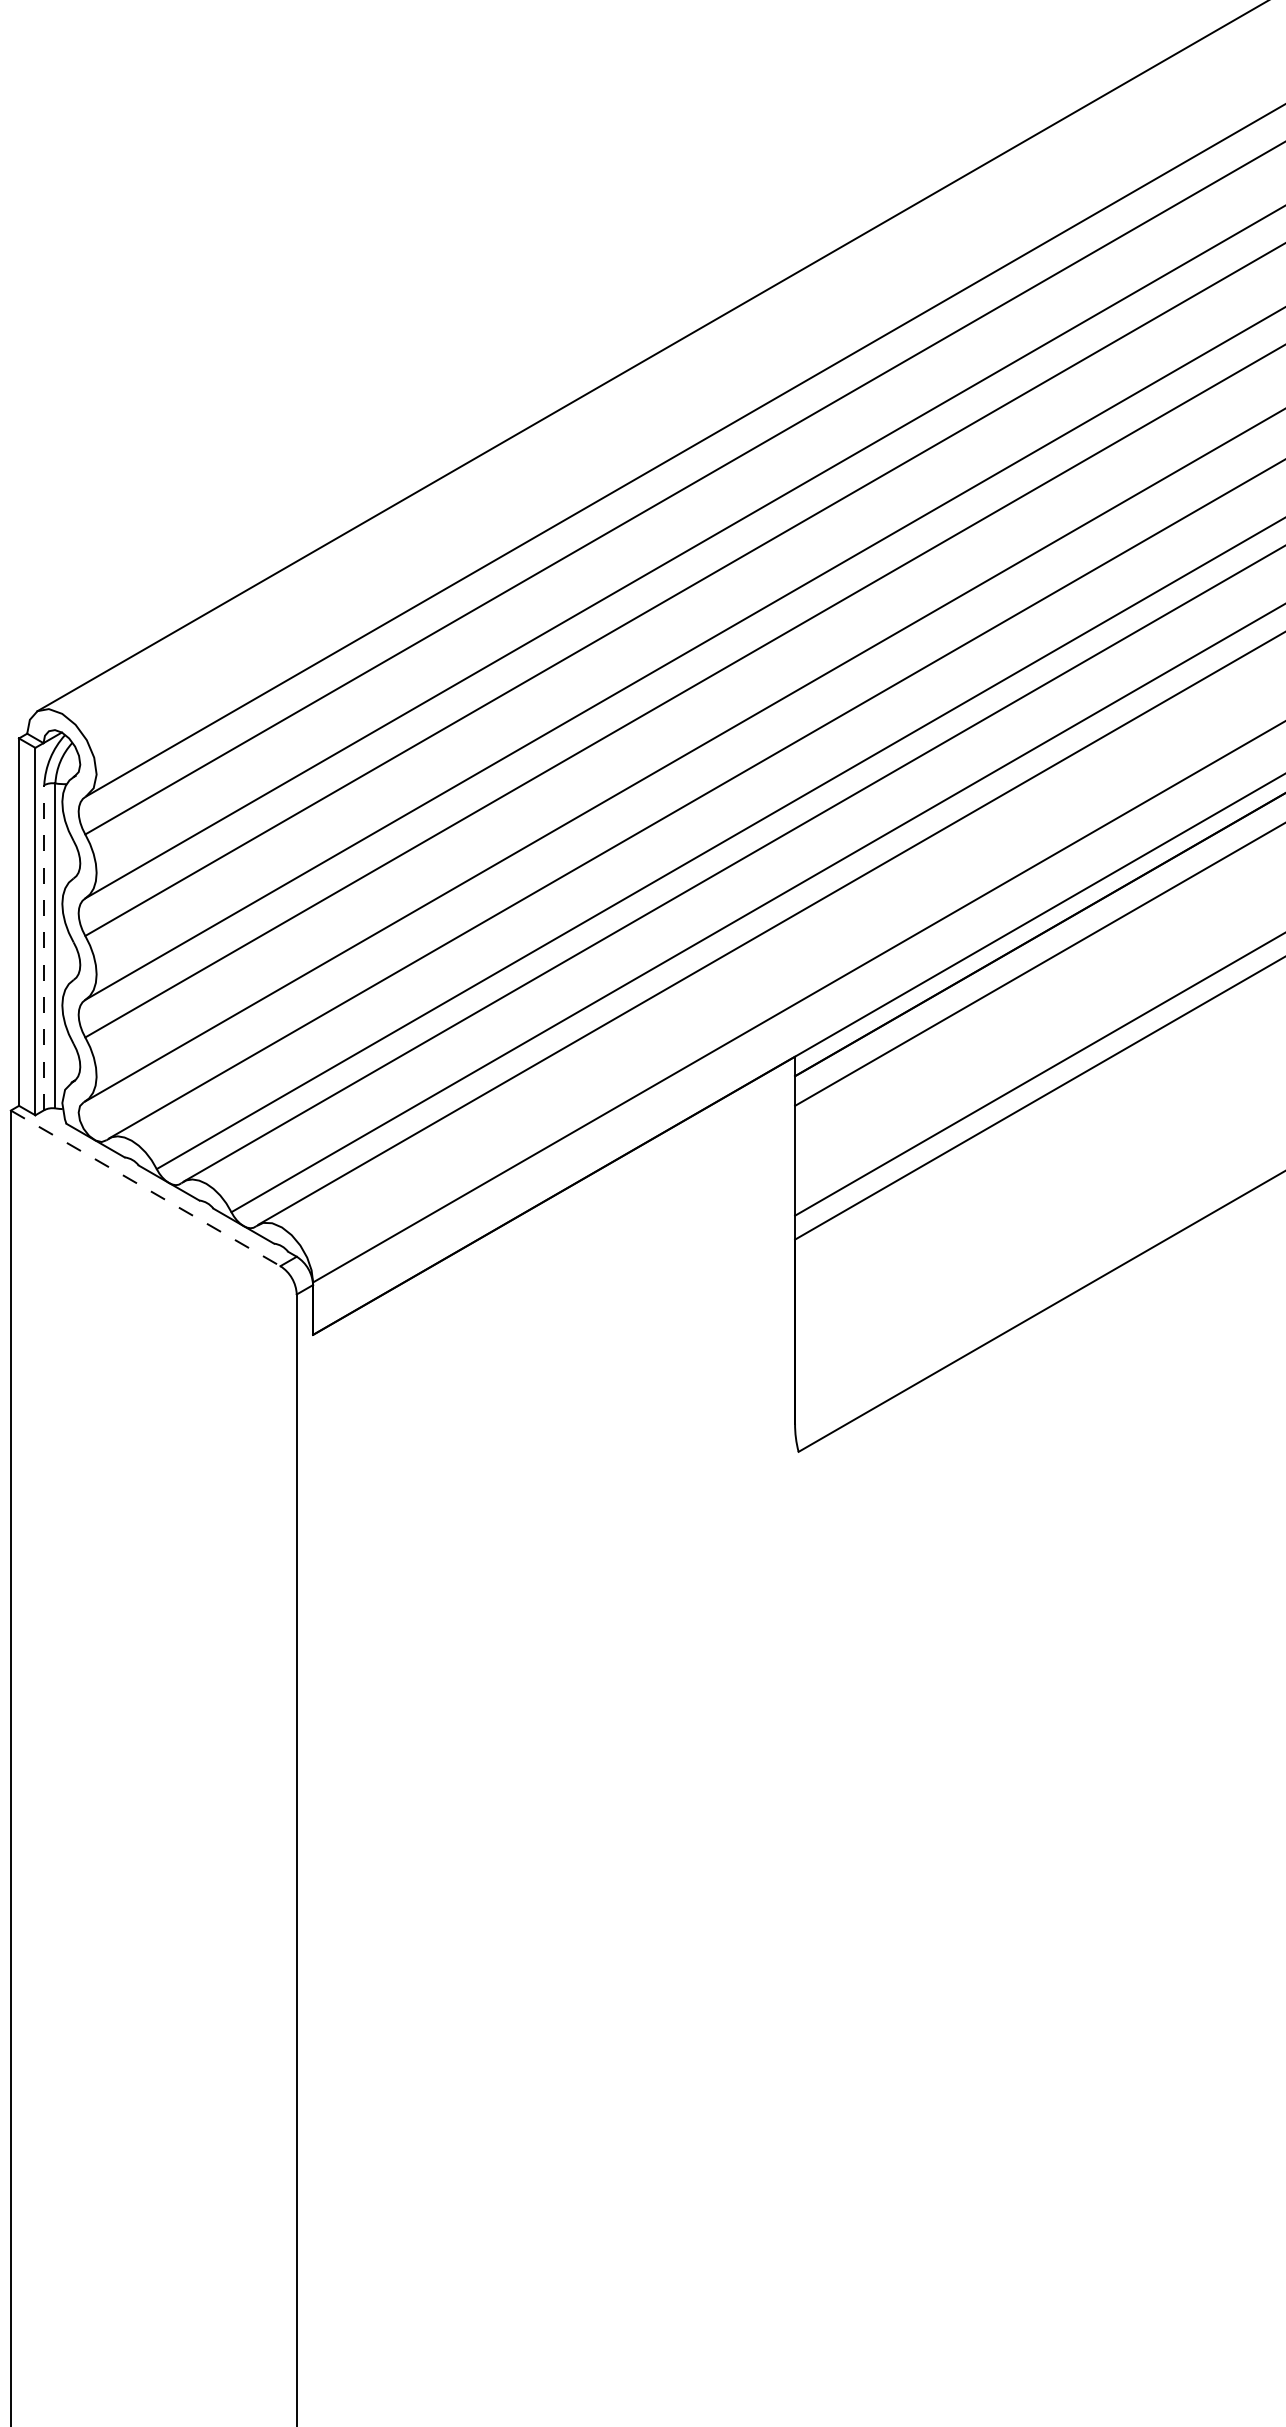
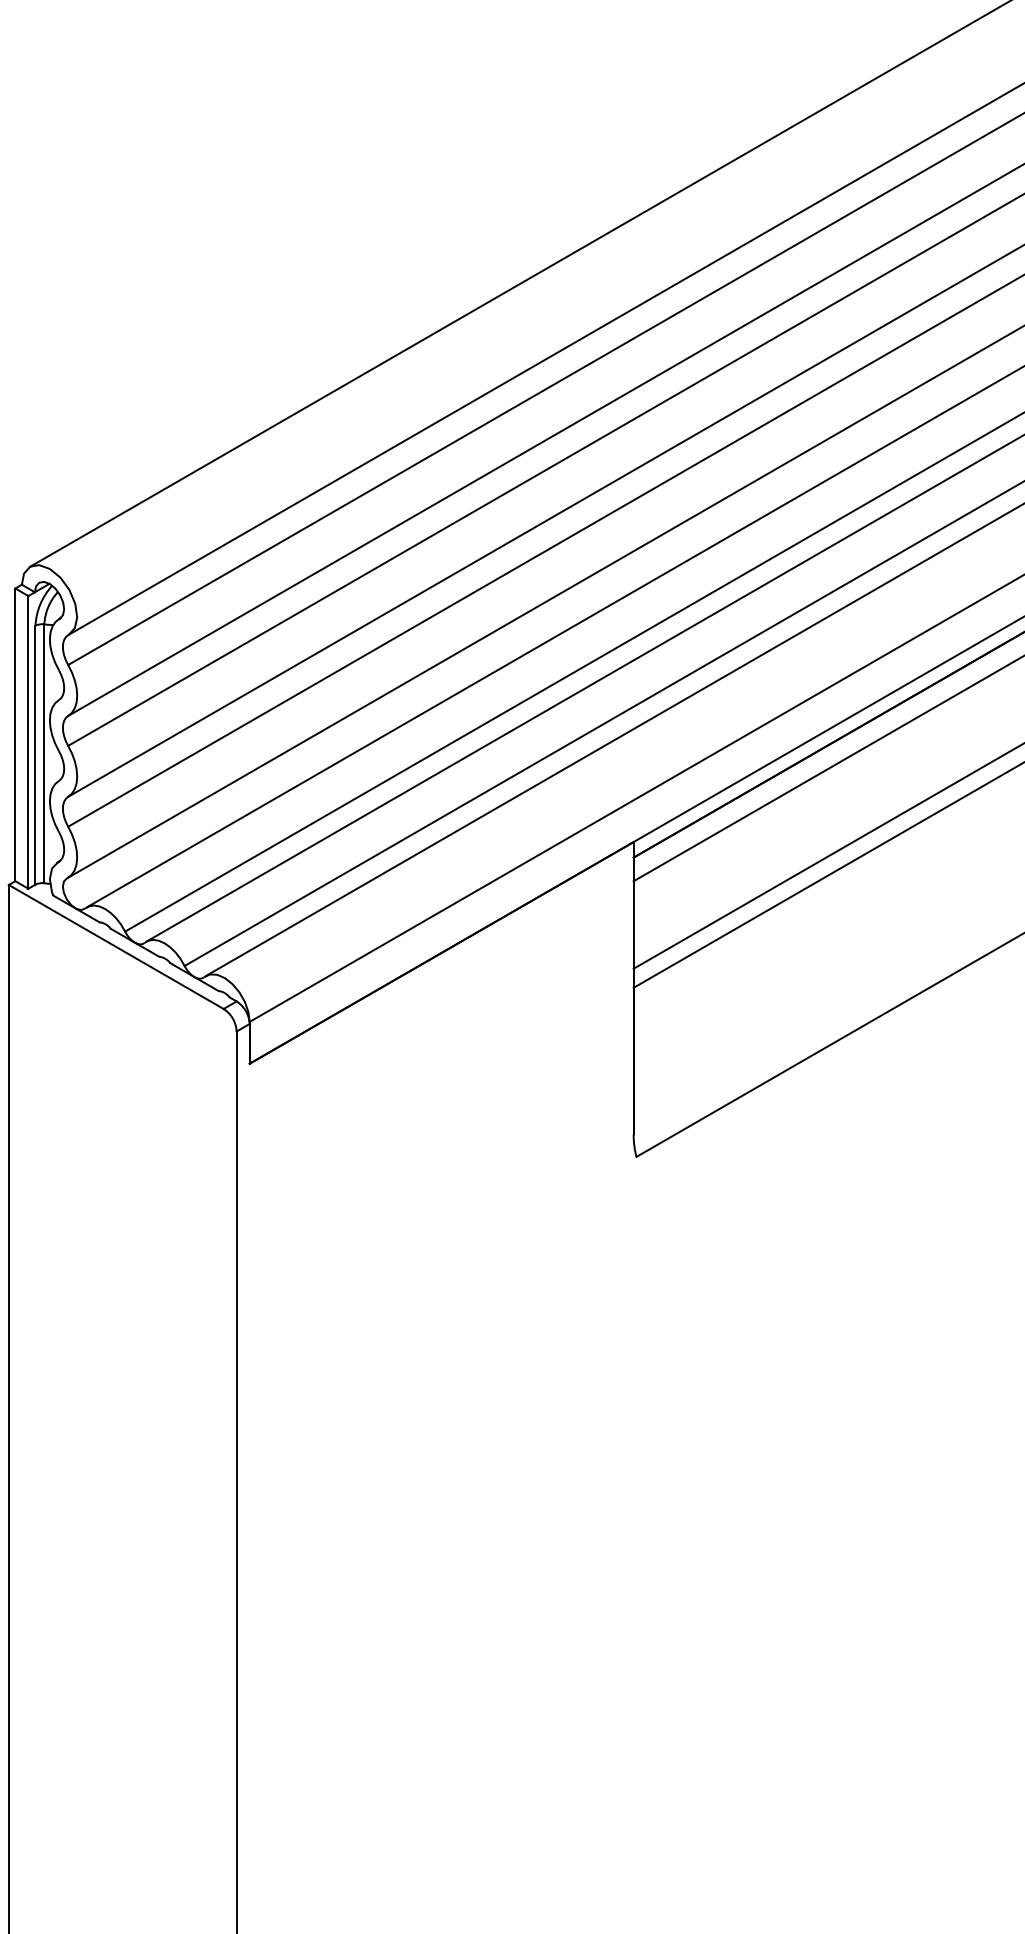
line: (44, 947) -> (35, 755), dashed -> solid
line: (145, 1188) -> (116, 947), dashed -> solid

